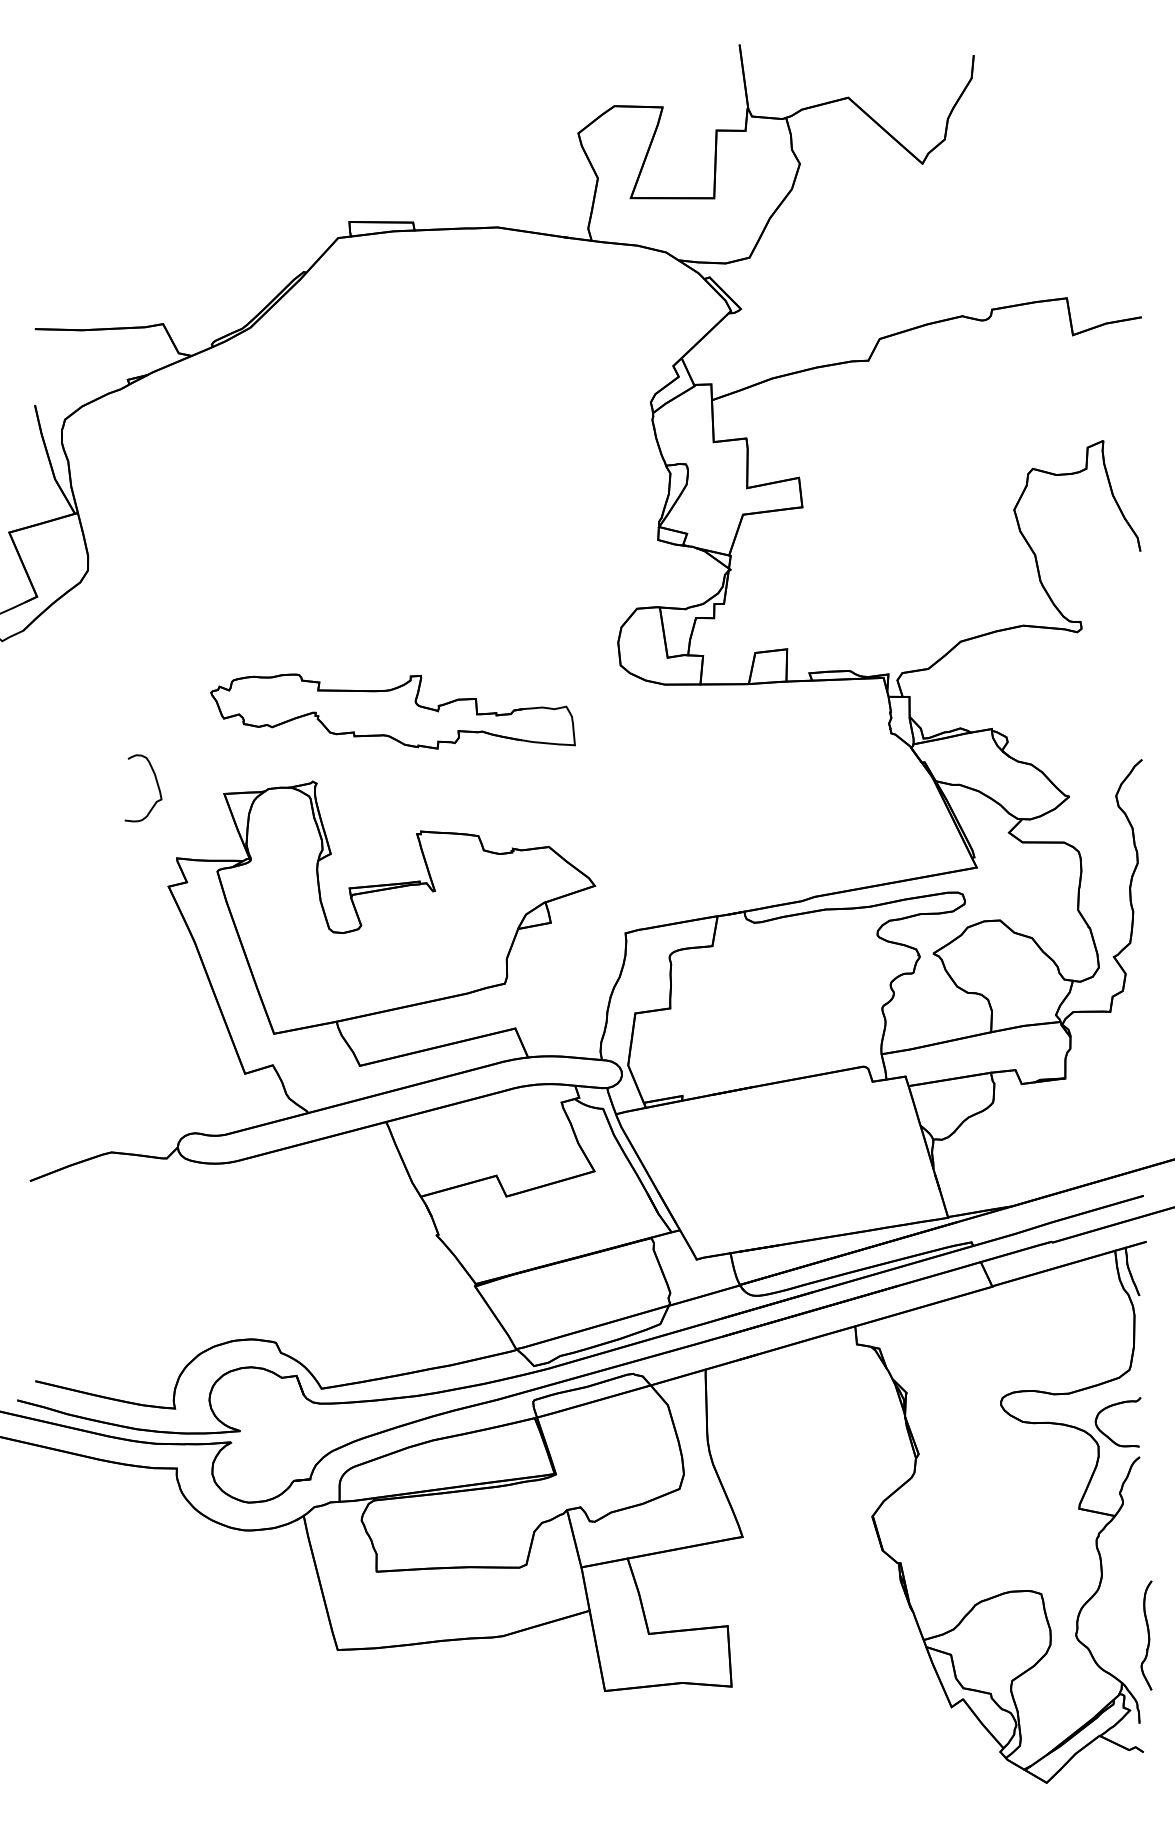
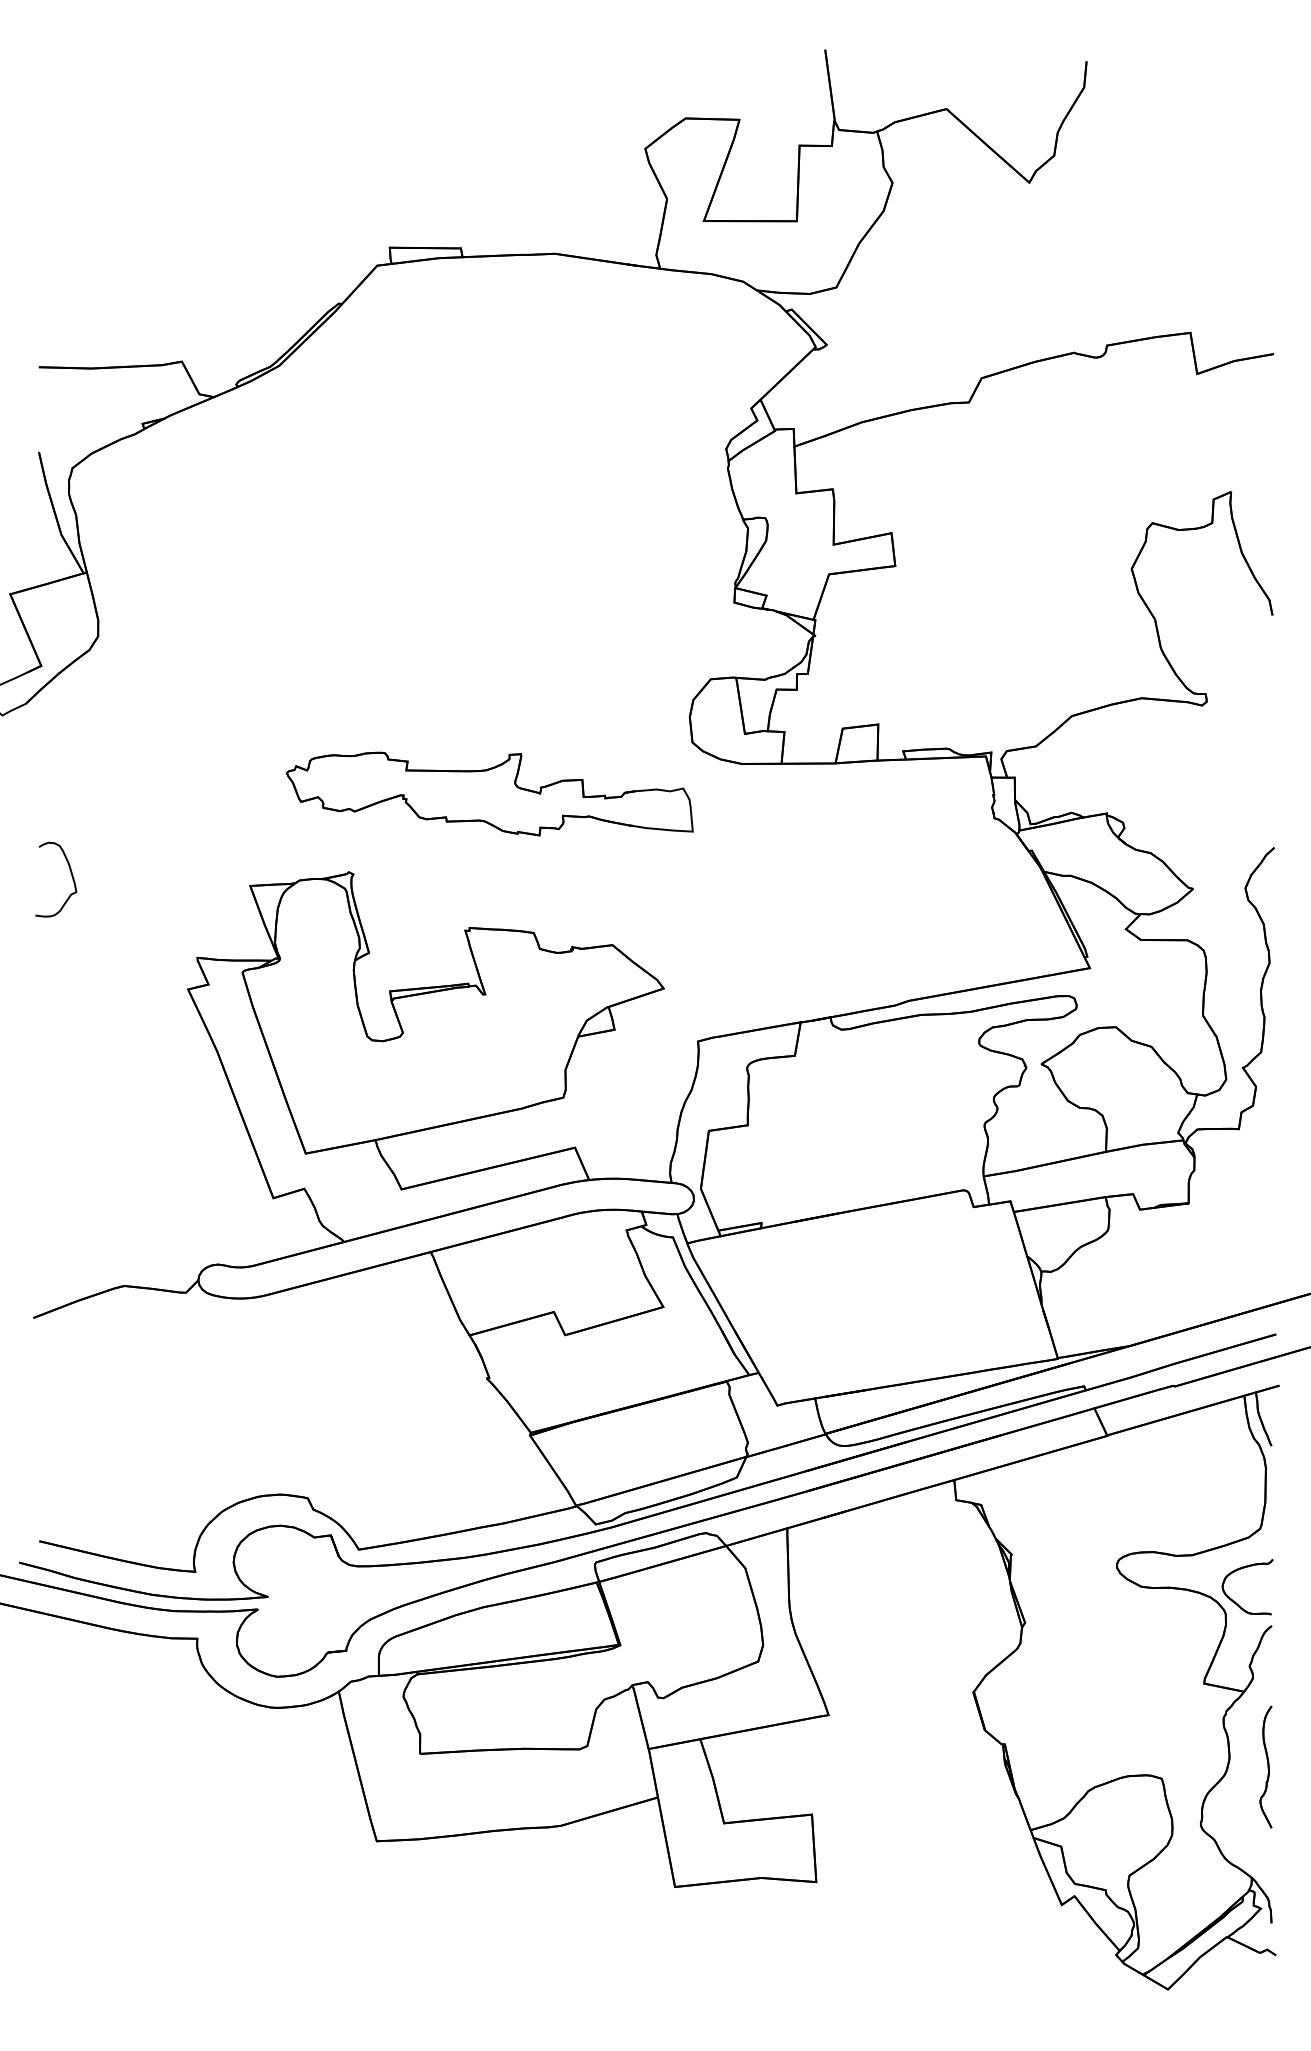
part: (392, 711) -> (489, 793), moved
curve: (156, 783) -> (70, 874), moved
part: (1146, 1635) -> (1265, 1767), moved

